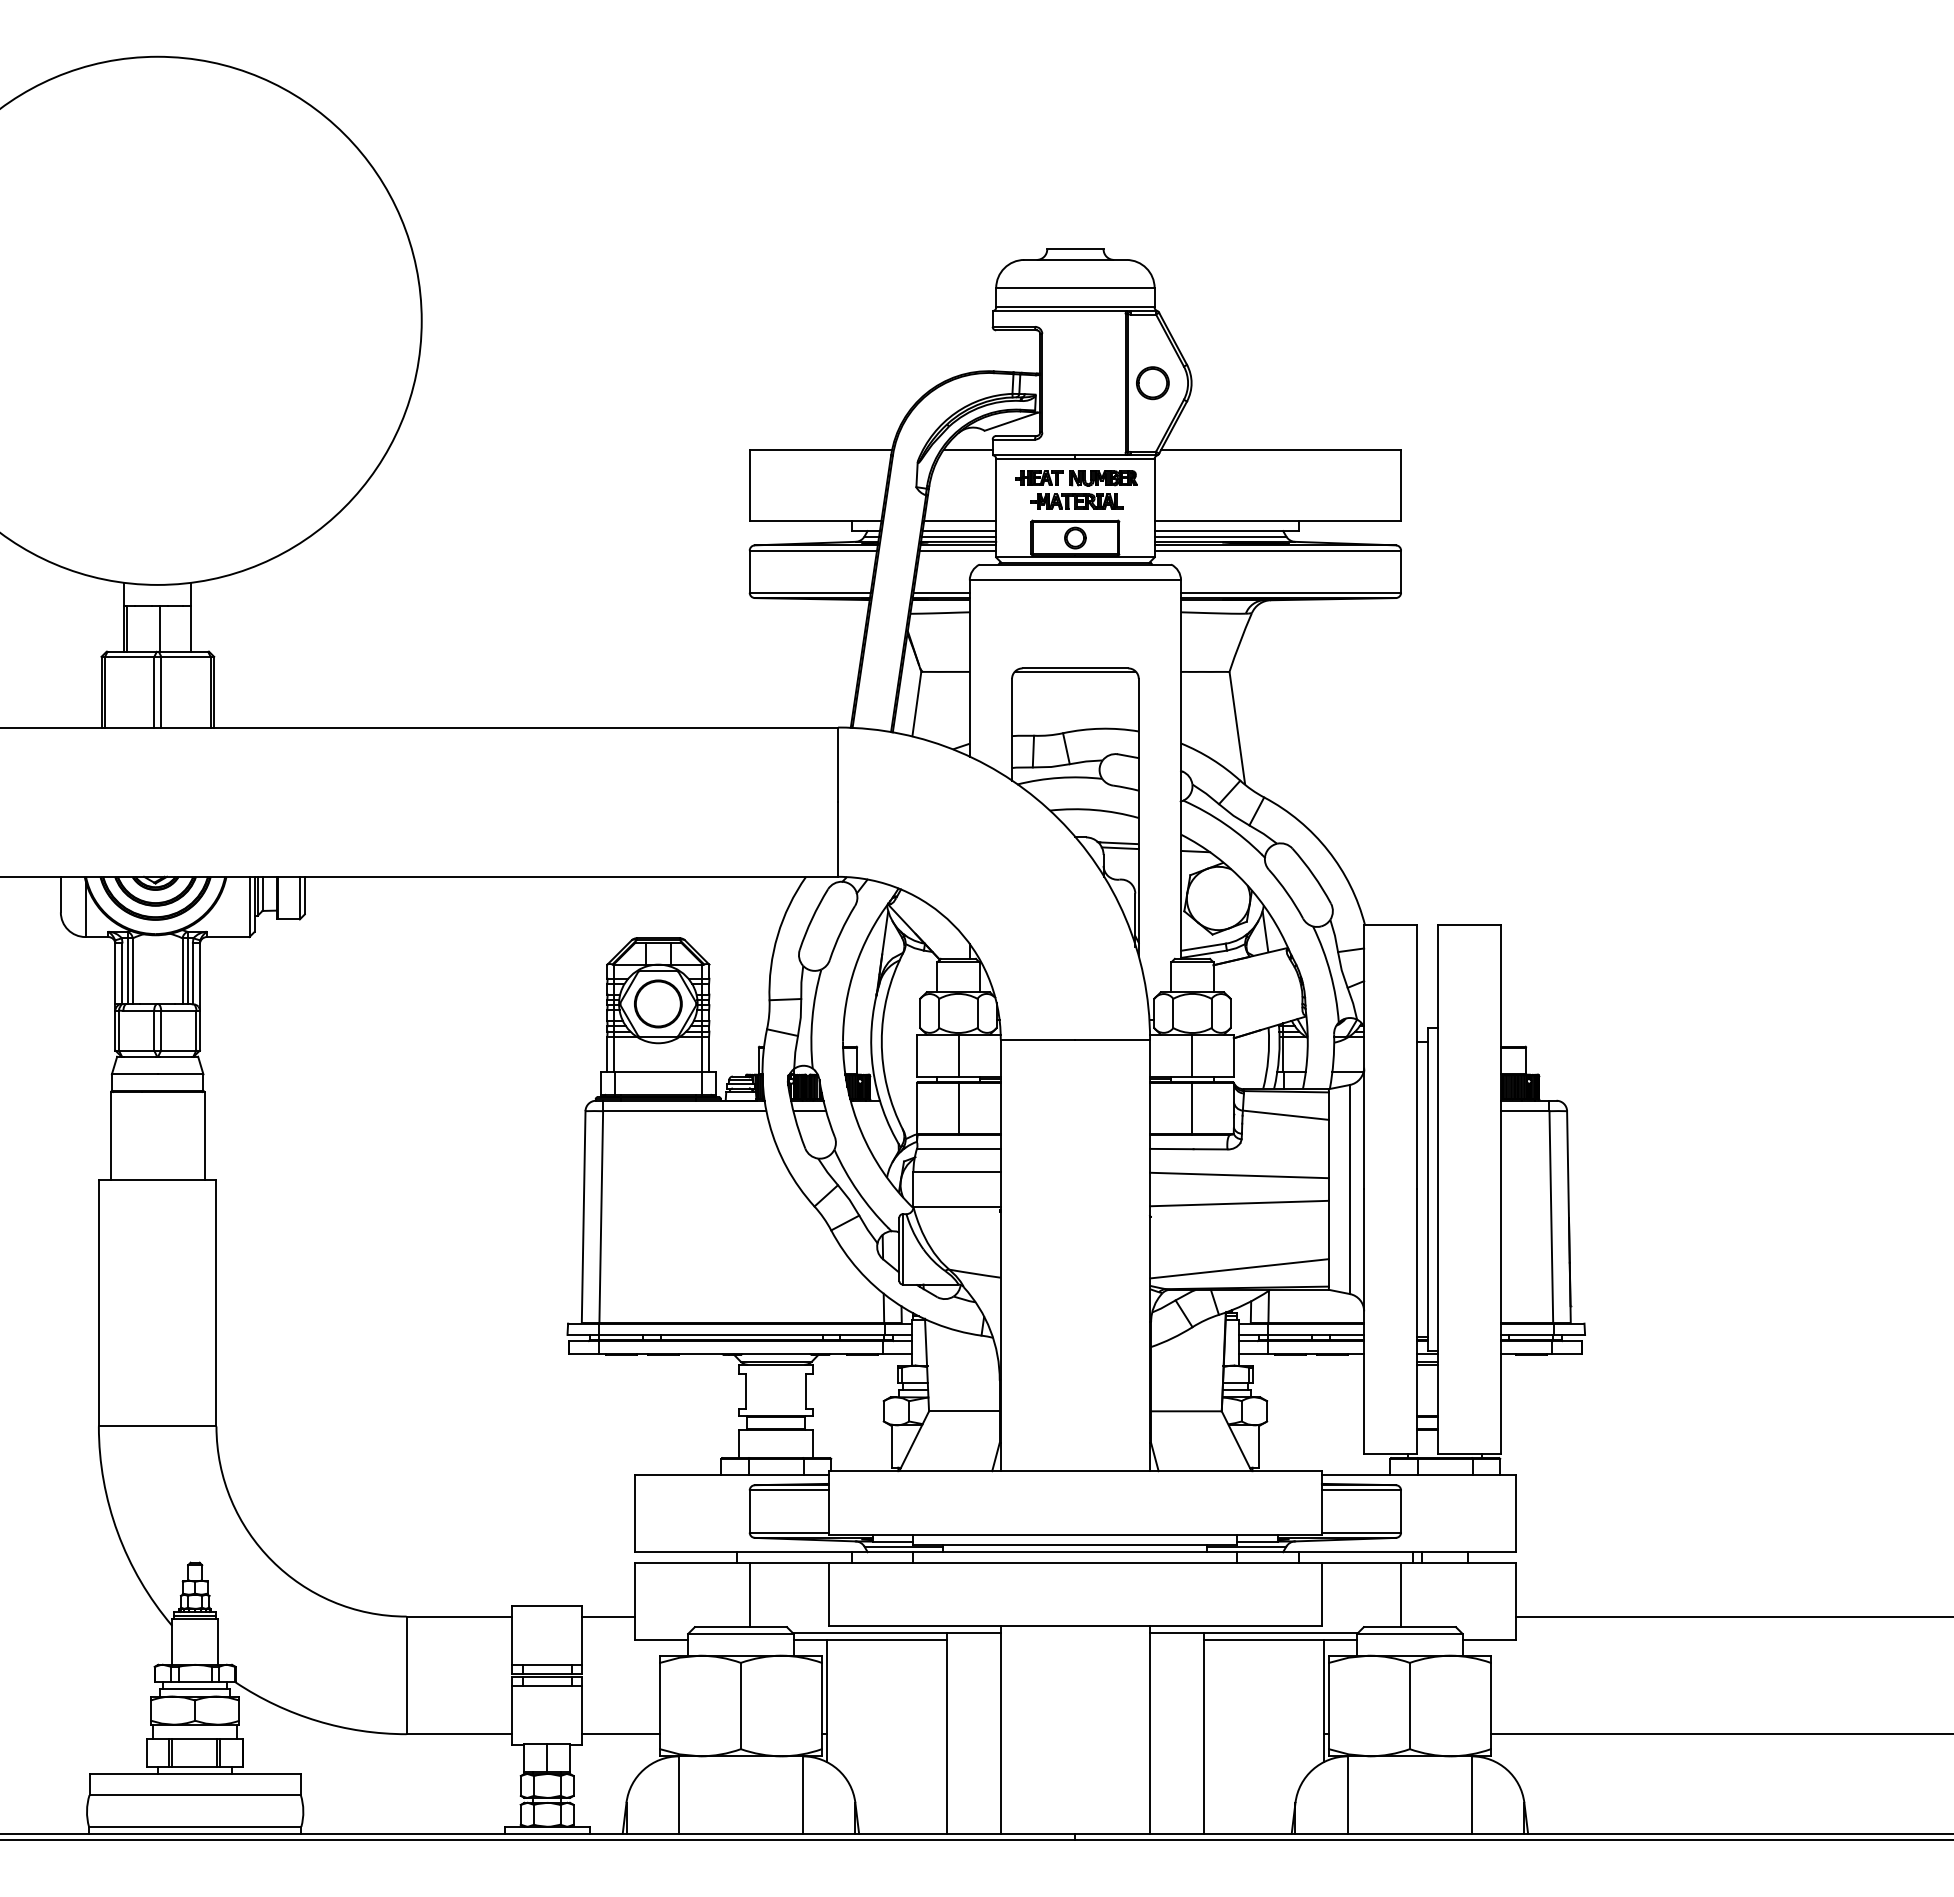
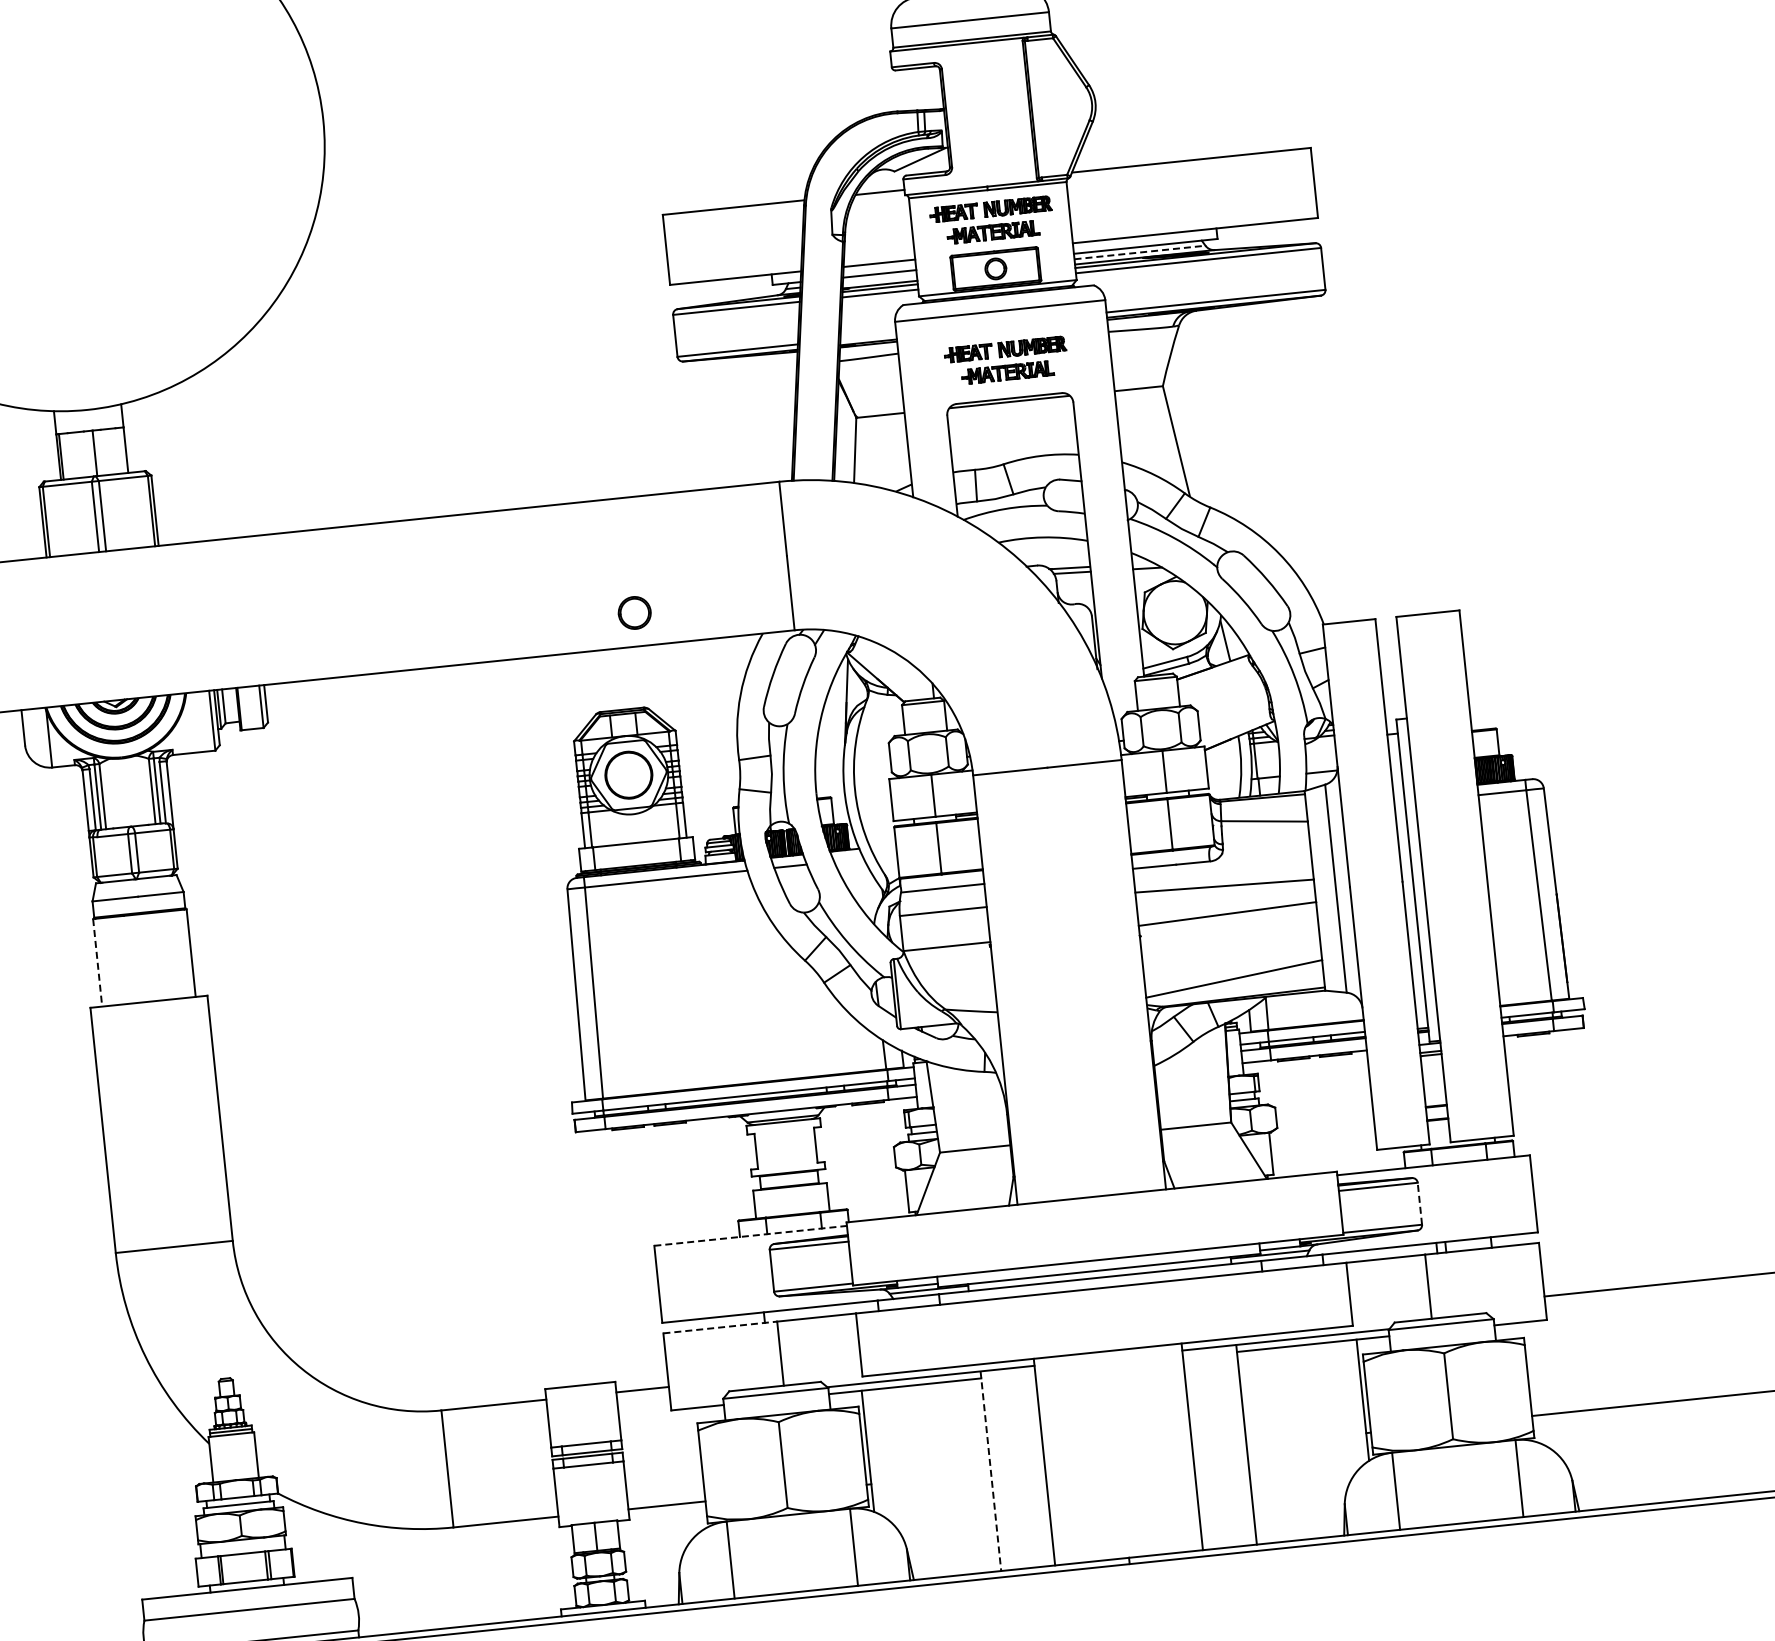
part: (1152, 383) -> (634, 613), moved
line: (958, 536) -> (879, 279), removed
line: (1220, 536) -> (1140, 252), solid -> dashed
line: (941, 592) -> (868, 336), removed
part: (1076, 630) -> (1006, 360), added
line: (110, 1136) -> (97, 963), solid -> dashed
line: (732, 1474) -> (751, 1235), solid -> dashed
line: (1401, 1511) -> (1420, 1203), solid -> dashed
line: (693, 1562) -> (721, 1327), solid -> dashed
line: (946, 1733) -> (990, 1471), solid -> dashed

